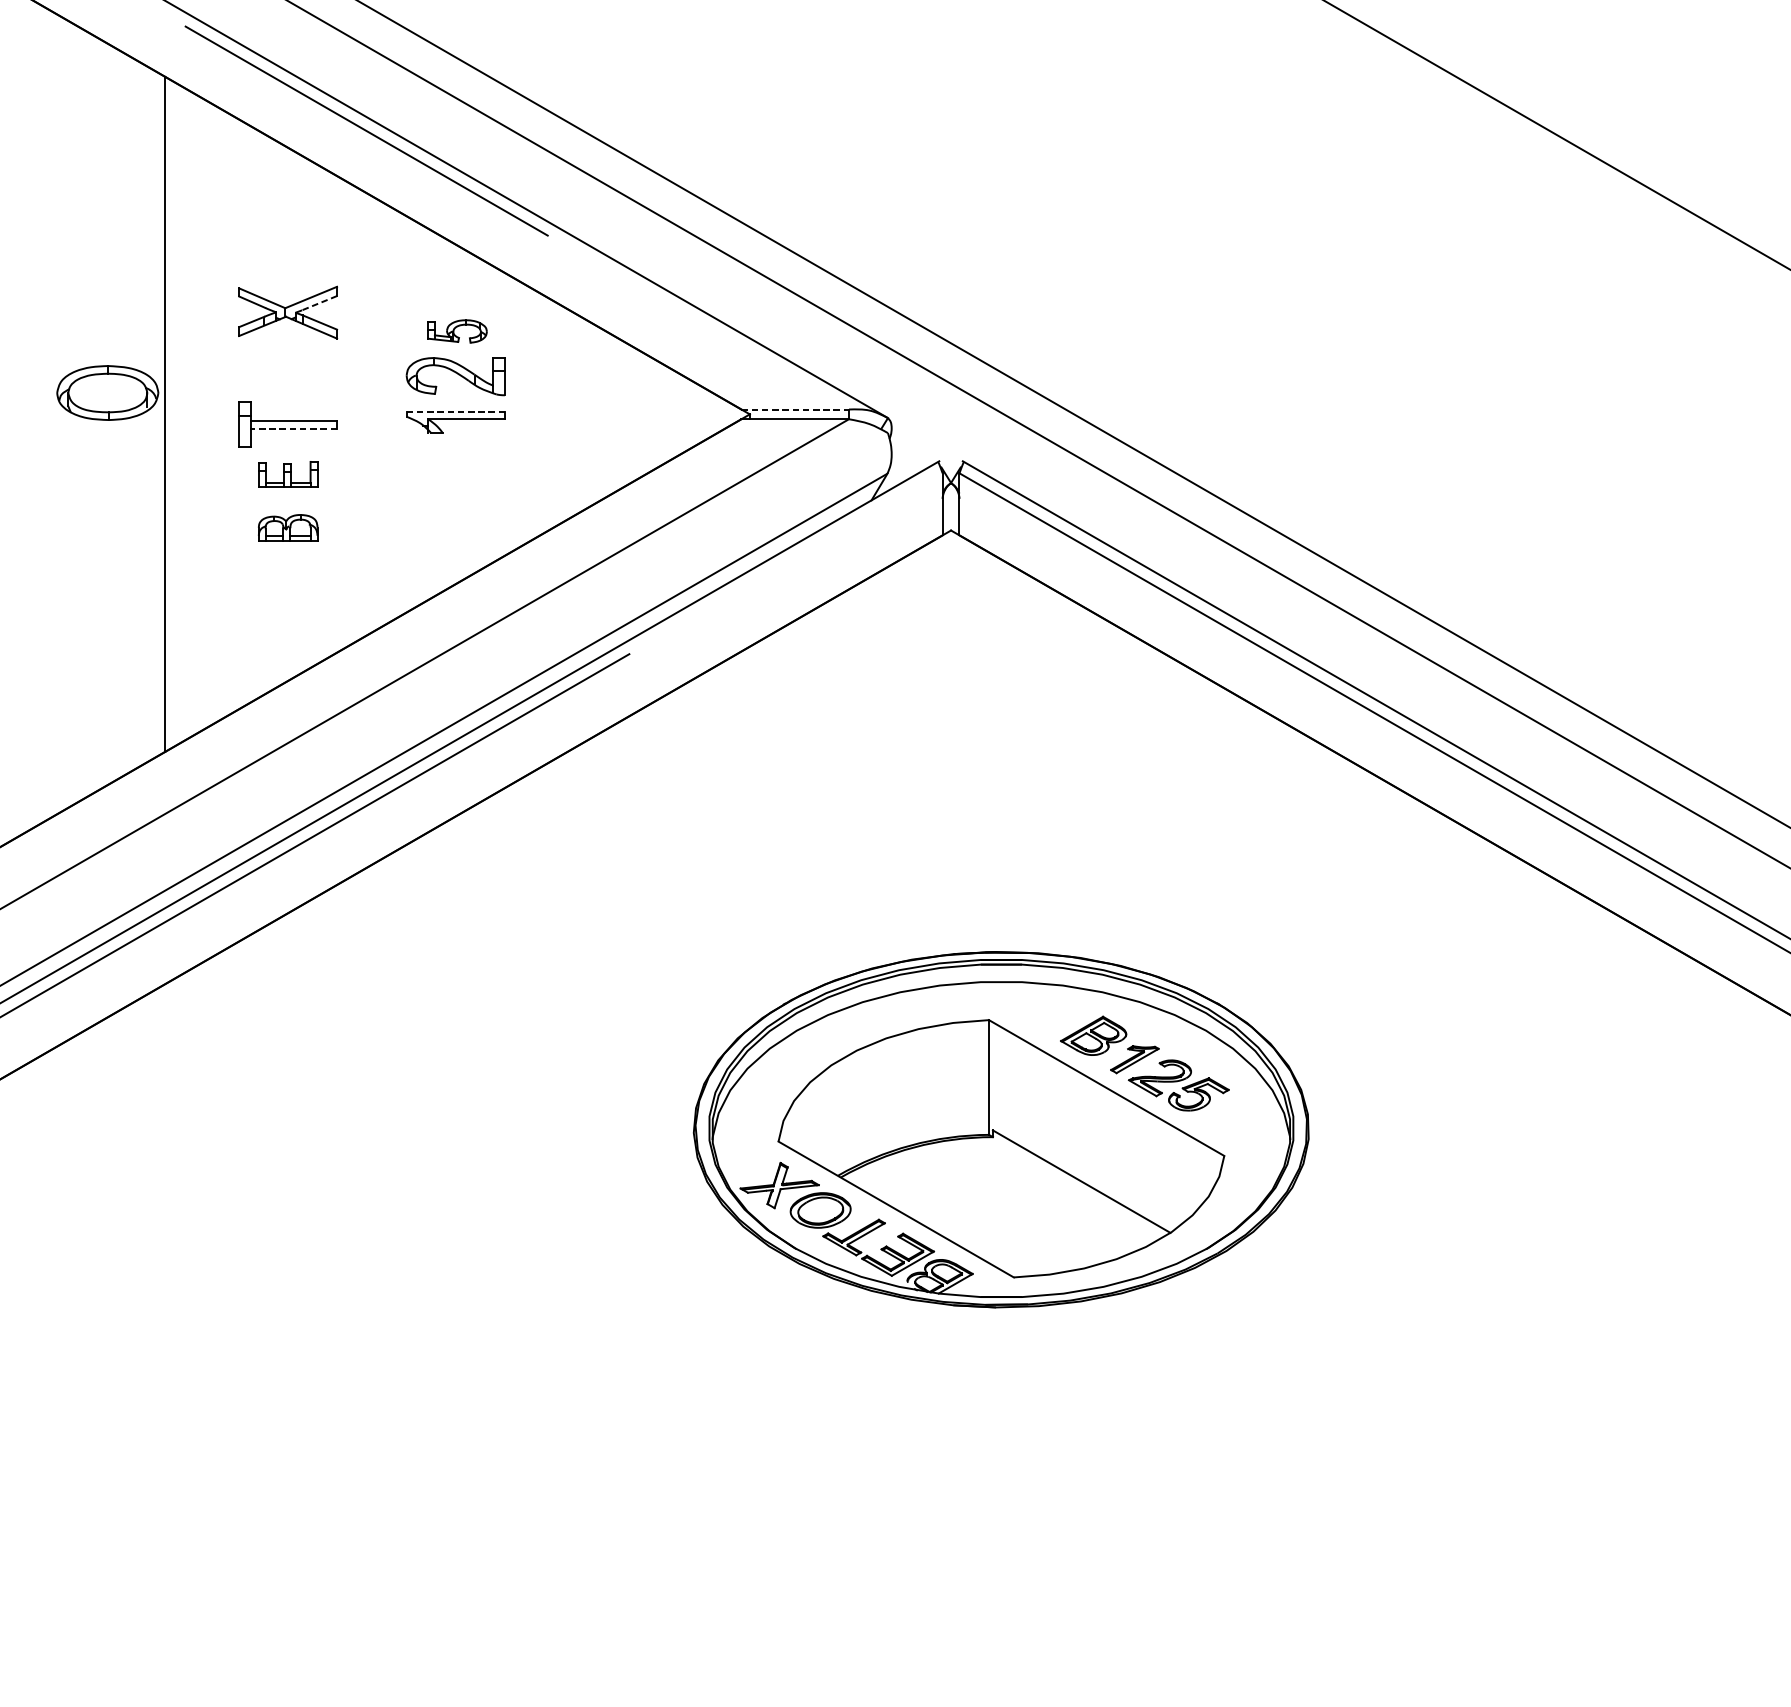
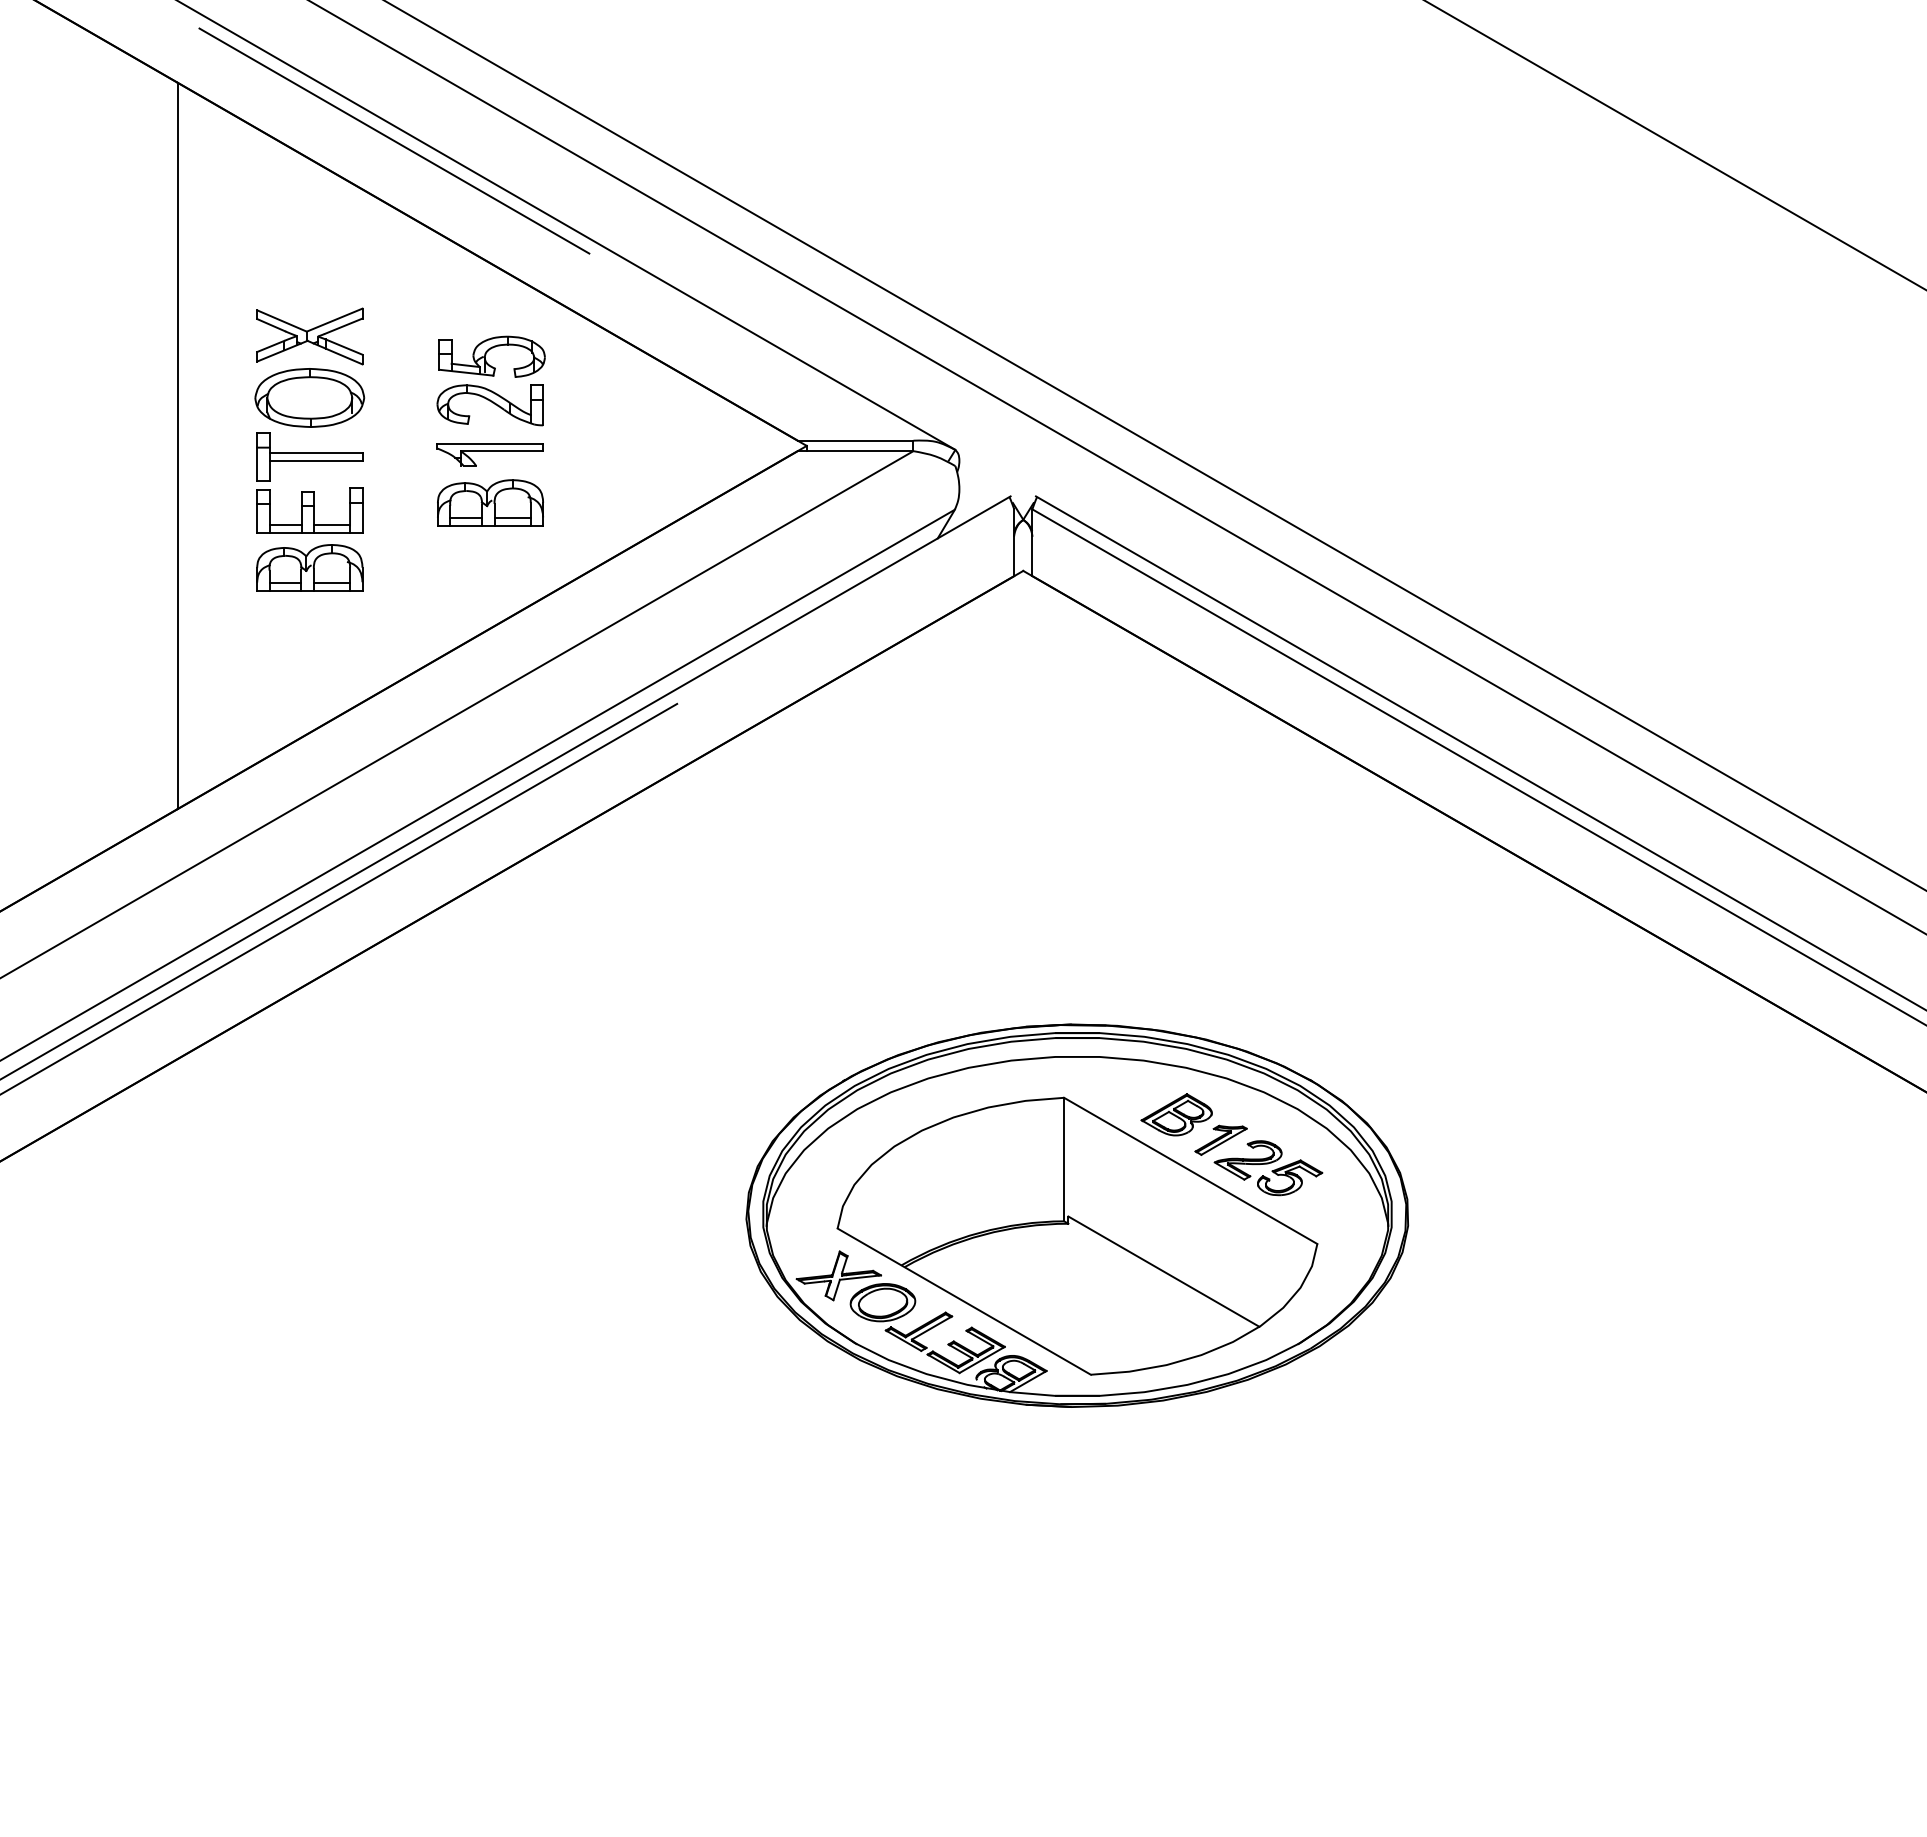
line: (319, 303) -> (343, 326), dashed -> solid
part: (456, 331) -> (491, 356), size x1.67
part: (107, 392) -> (309, 397), moved
line: (795, 409) -> (855, 440), dashed -> solid
line: (455, 412) -> (490, 443), dashed -> solid
line: (293, 428) -> (315, 461), dashed -> solid
part: (455, 466) -> (490, 502), added
part: (287, 474) -> (309, 510), size x1.67
part: (287, 527) -> (309, 567), size x1.67

